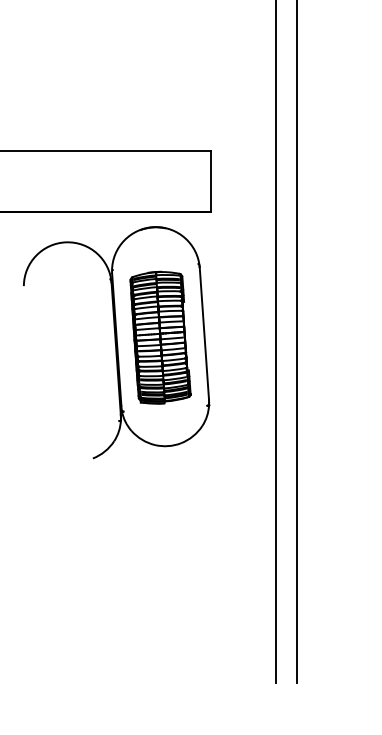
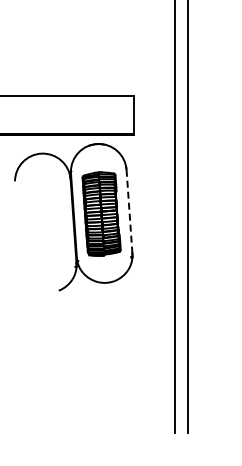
line: (204, 333) -> (129, 211), solid -> dashed

